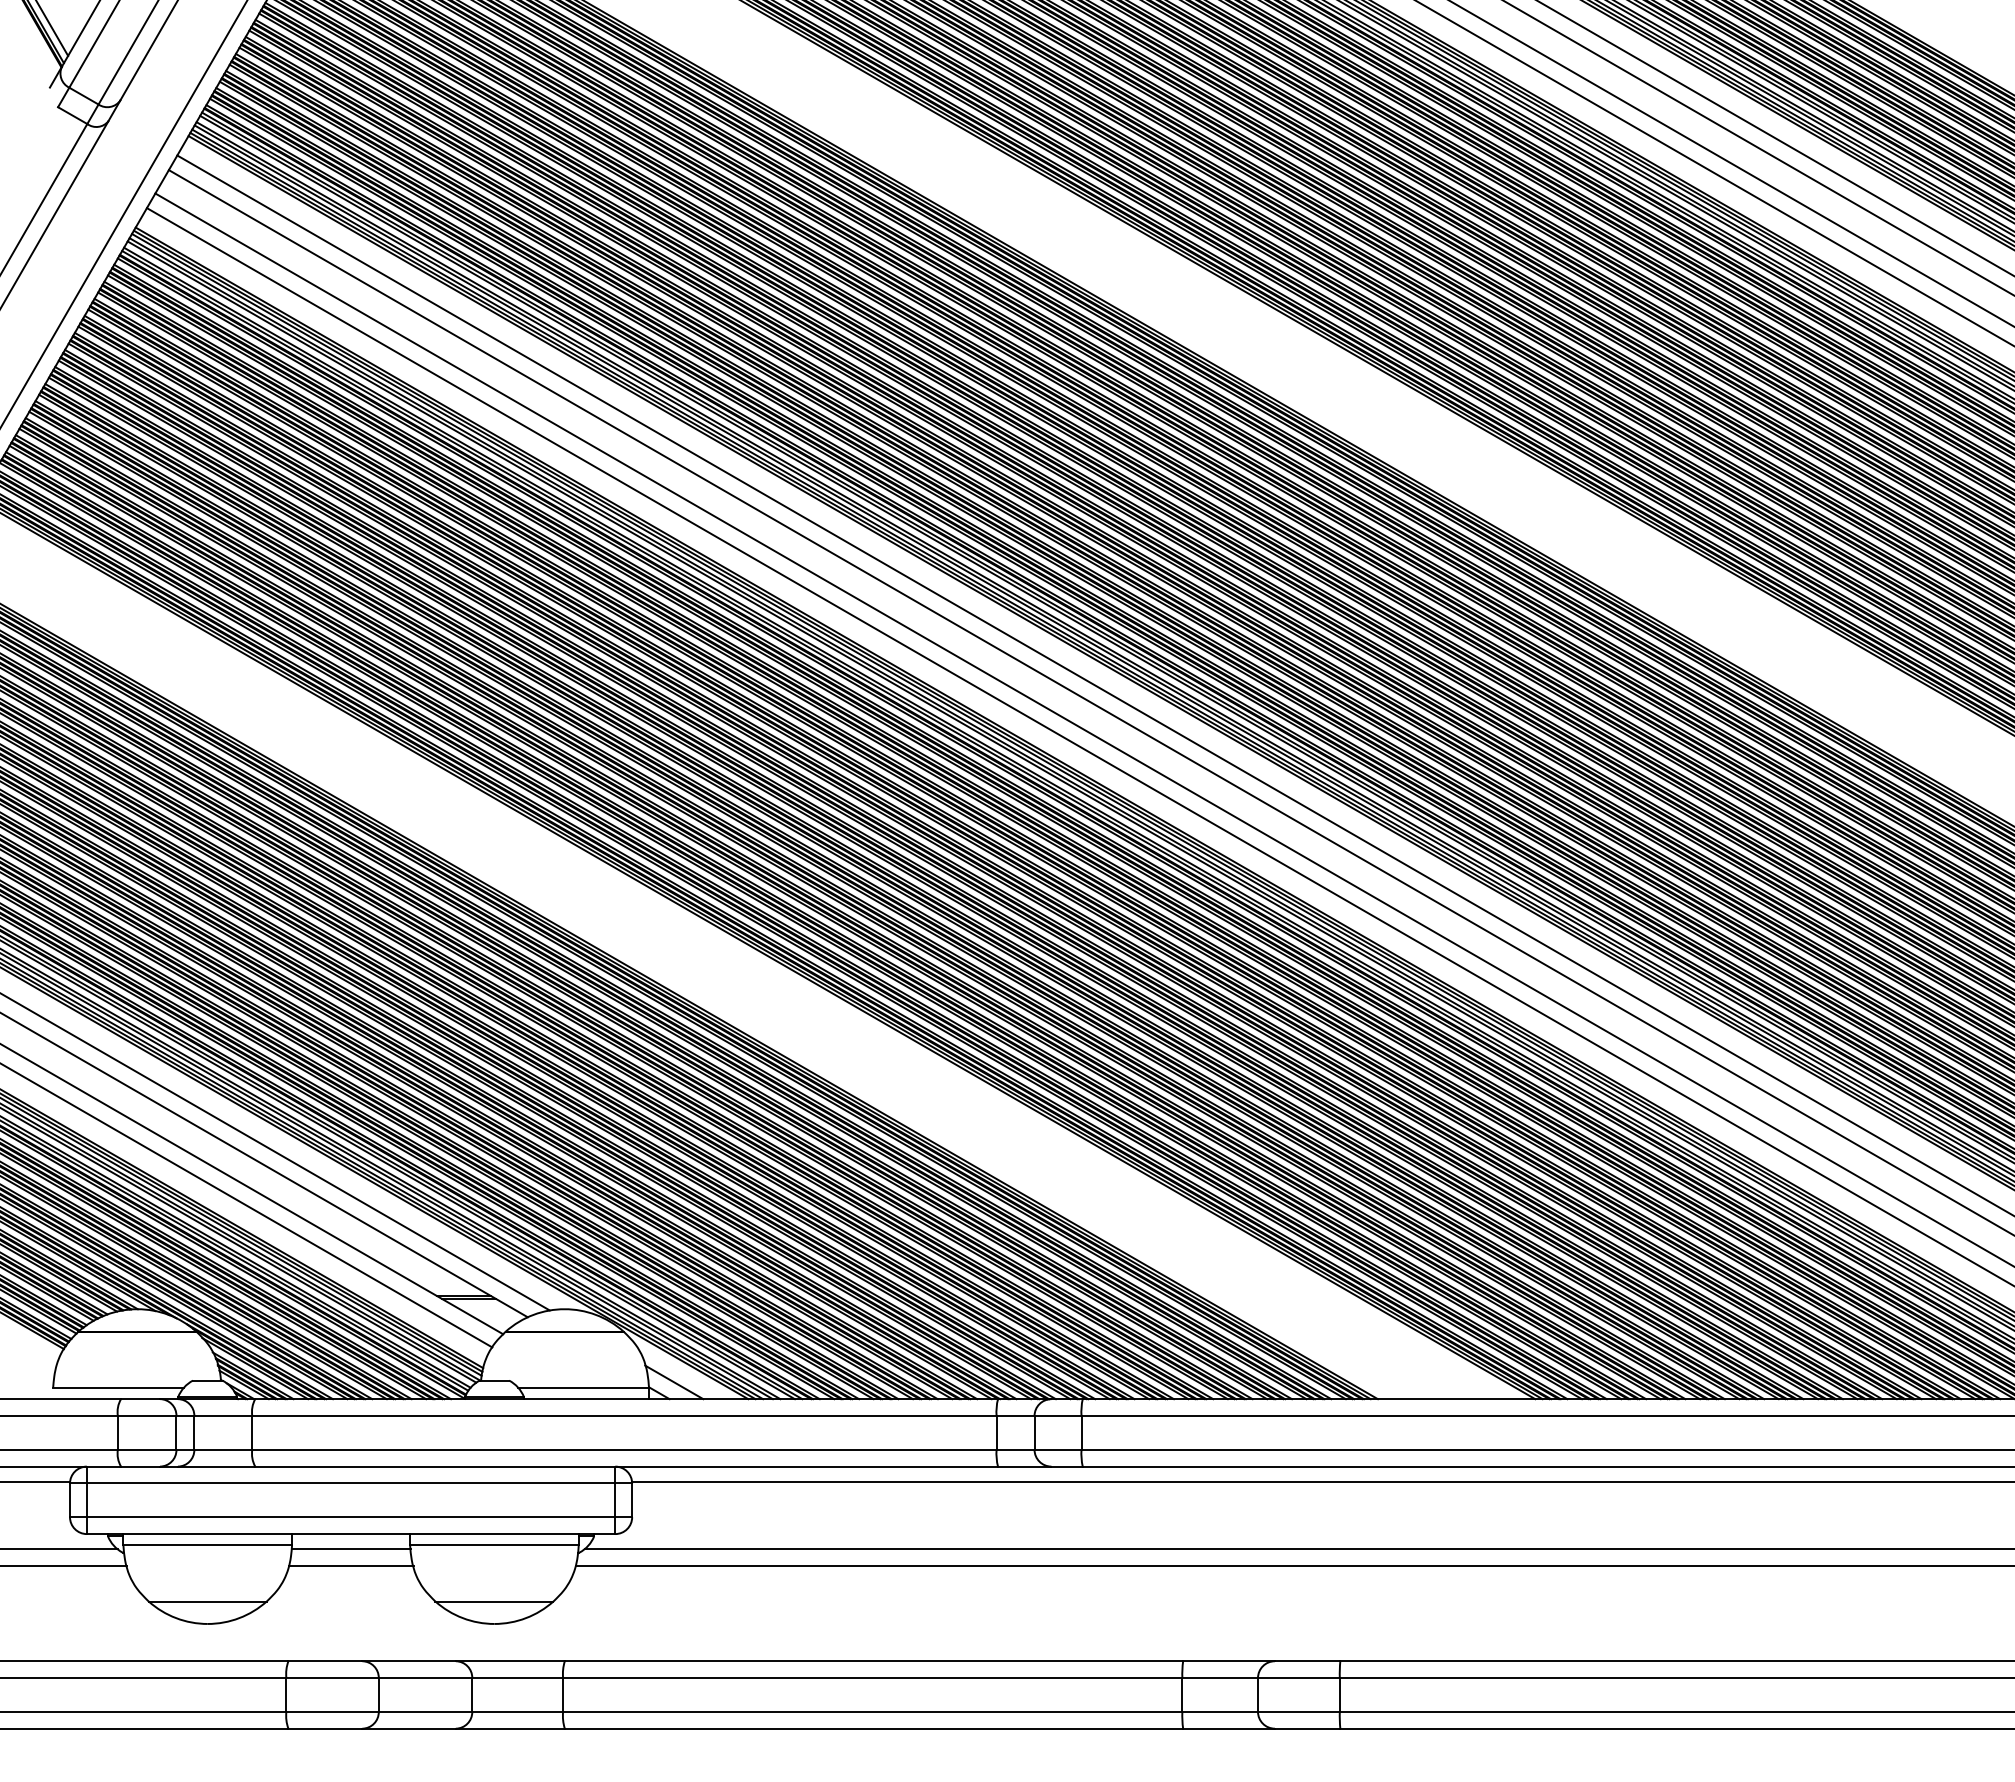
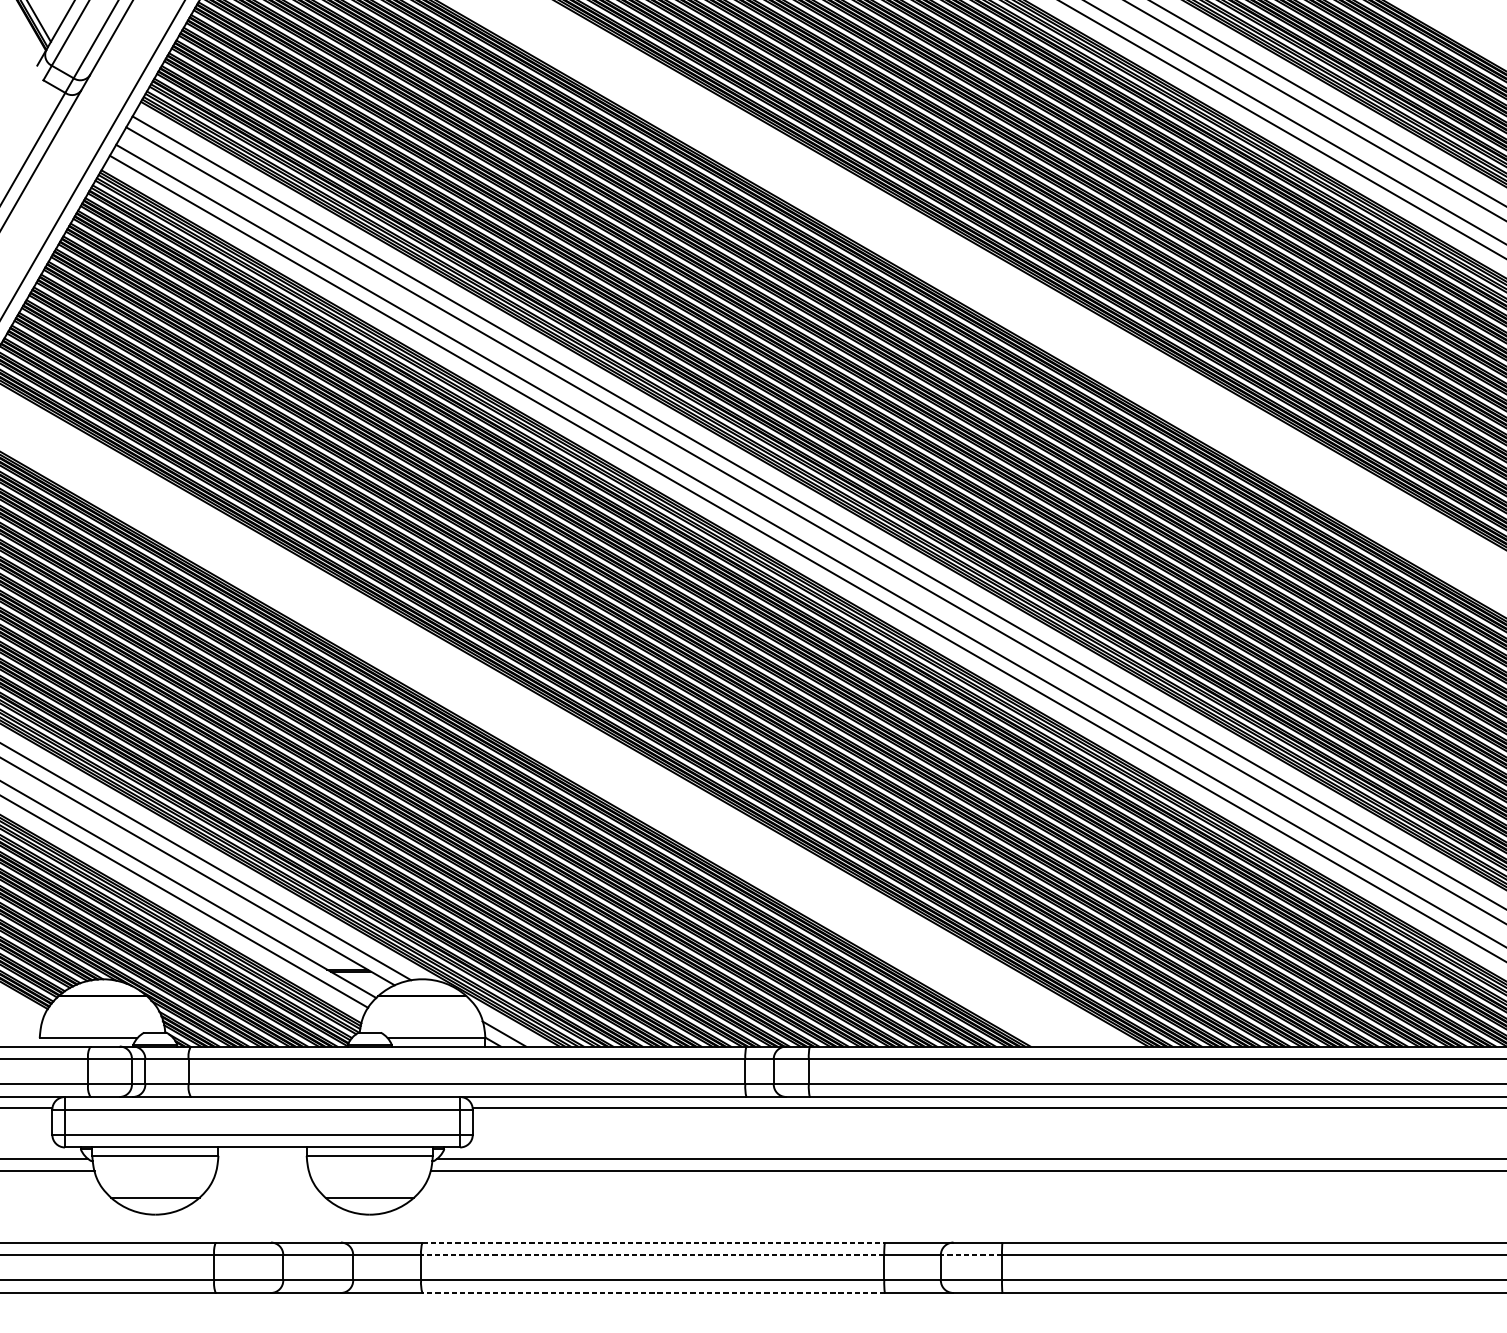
line: (350, 1549) -> (262, 1158), removed
line: (350, 1566) -> (262, 1171), removed
line: (874, 1661) -> (654, 1242), solid -> dashed
line: (872, 1678) -> (652, 1255), solid -> dashed
line: (1298, 1678) -> (971, 1255), solid -> dashed
line: (873, 1728) -> (653, 1292), solid -> dashed

